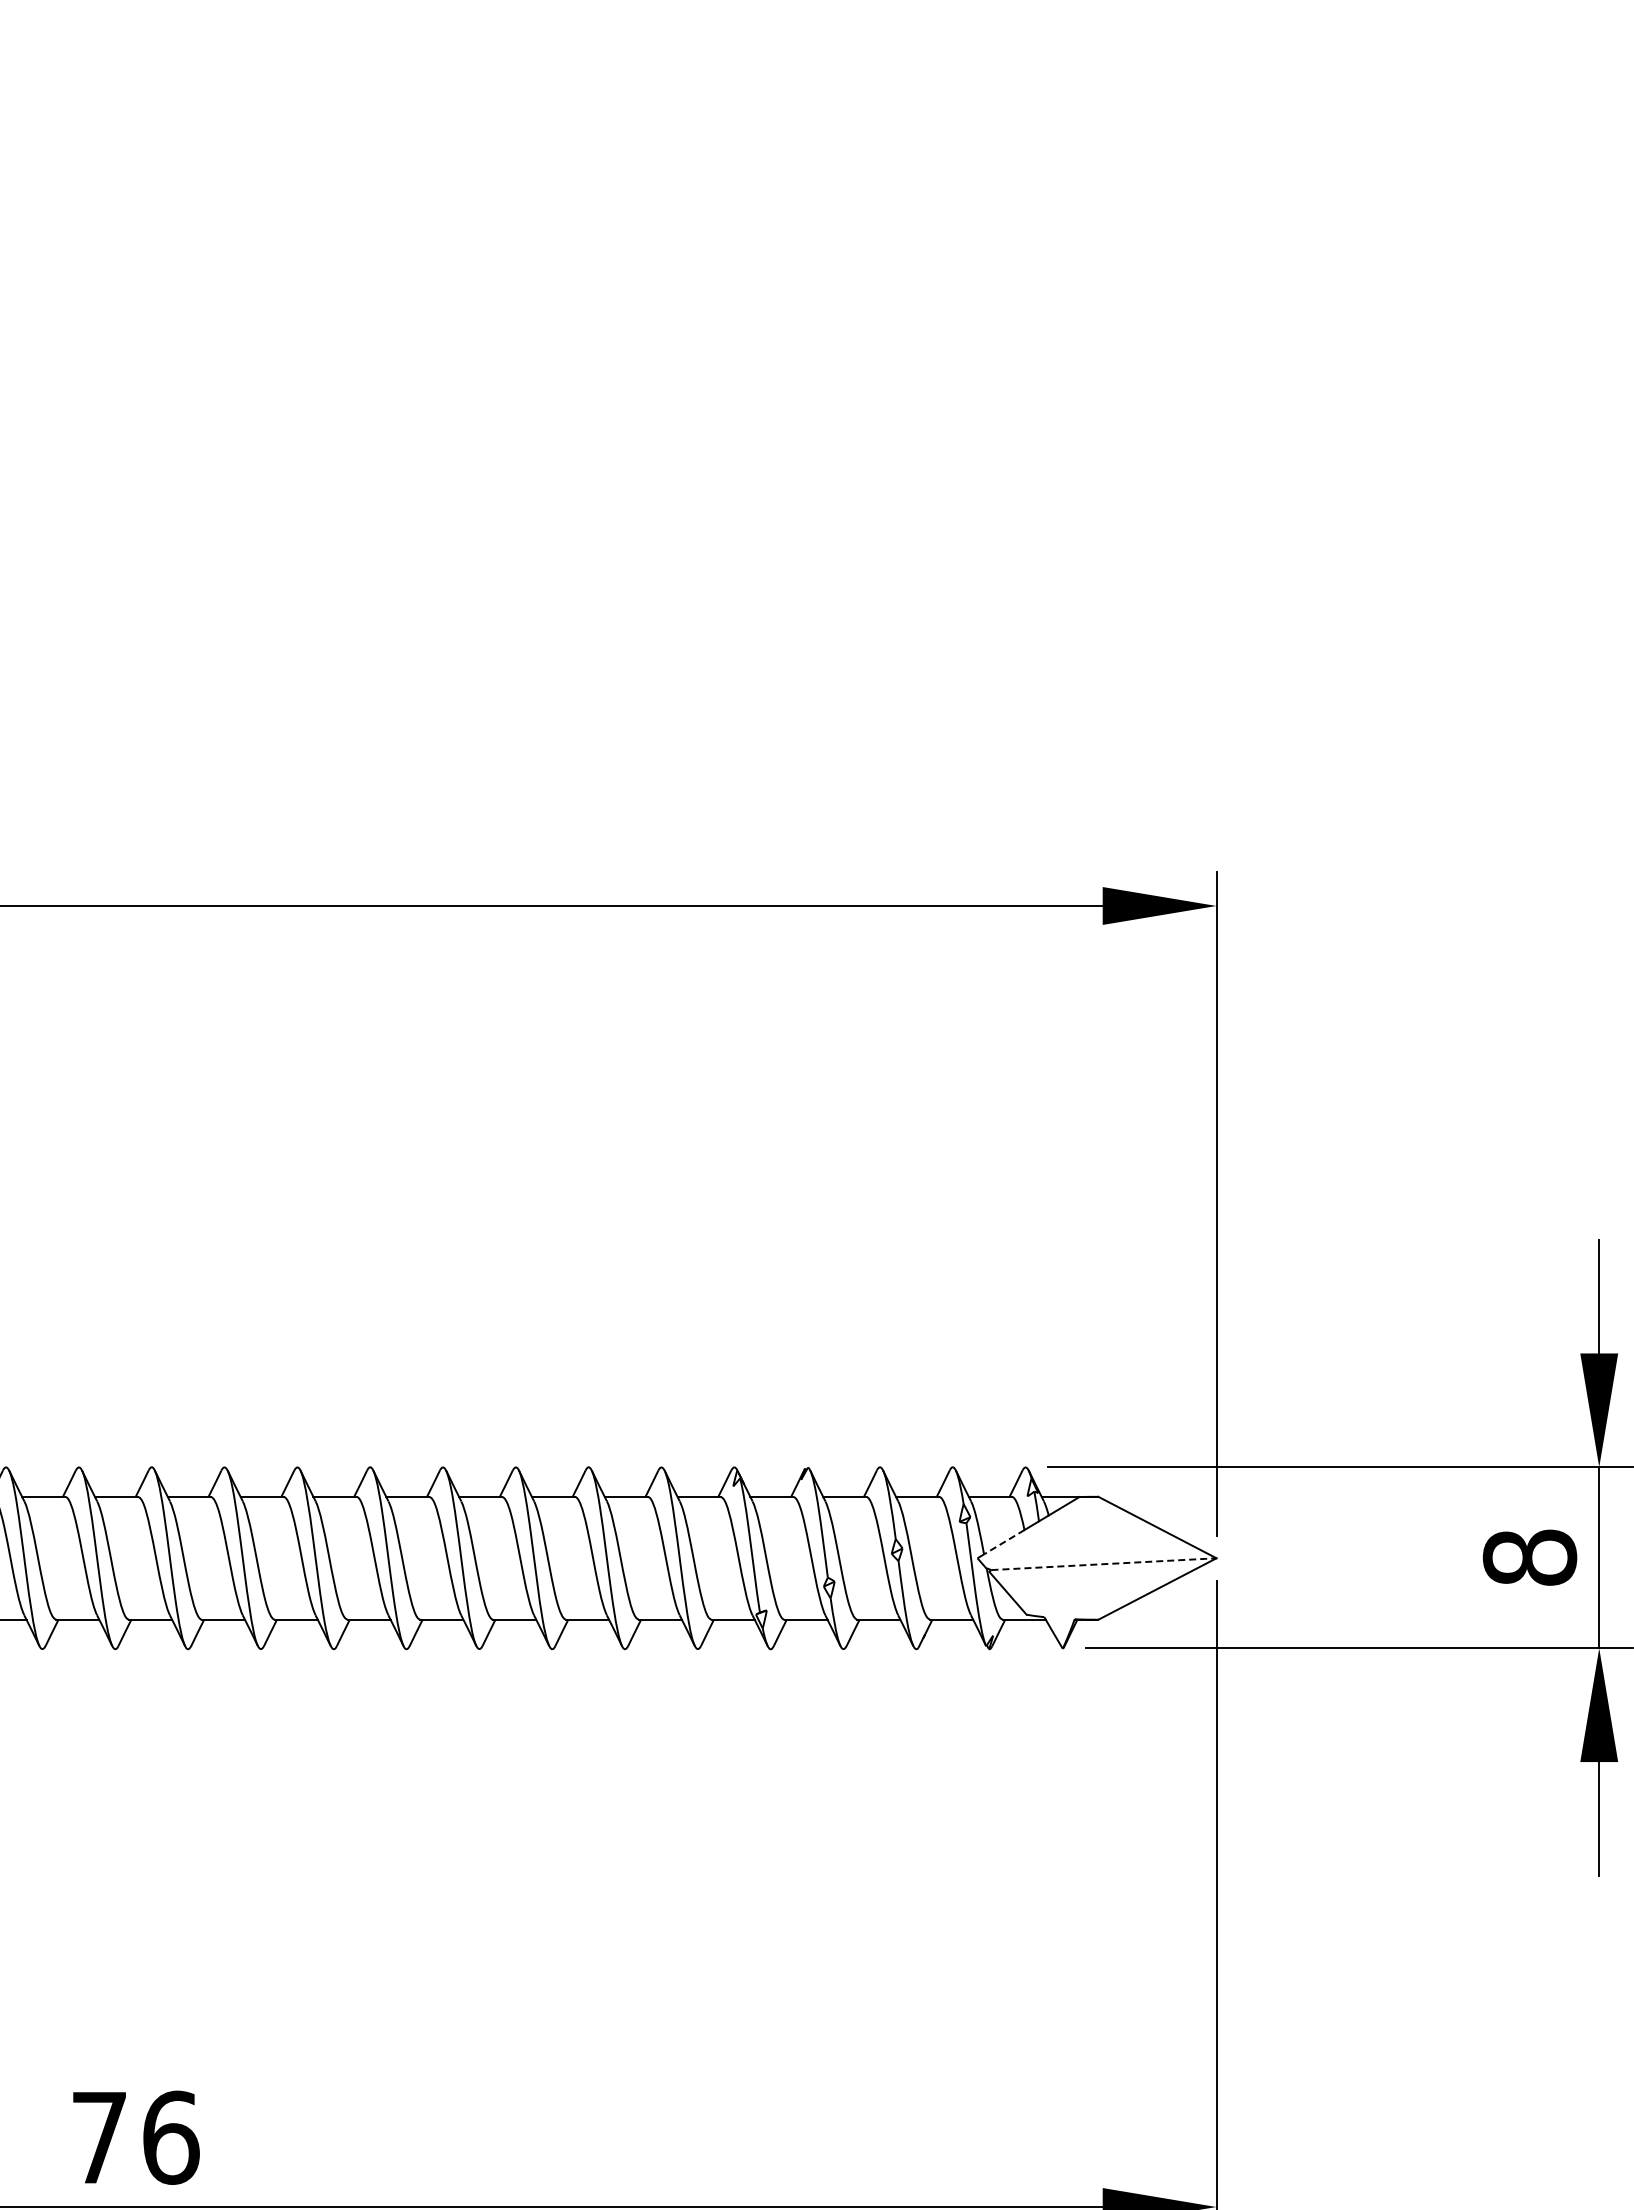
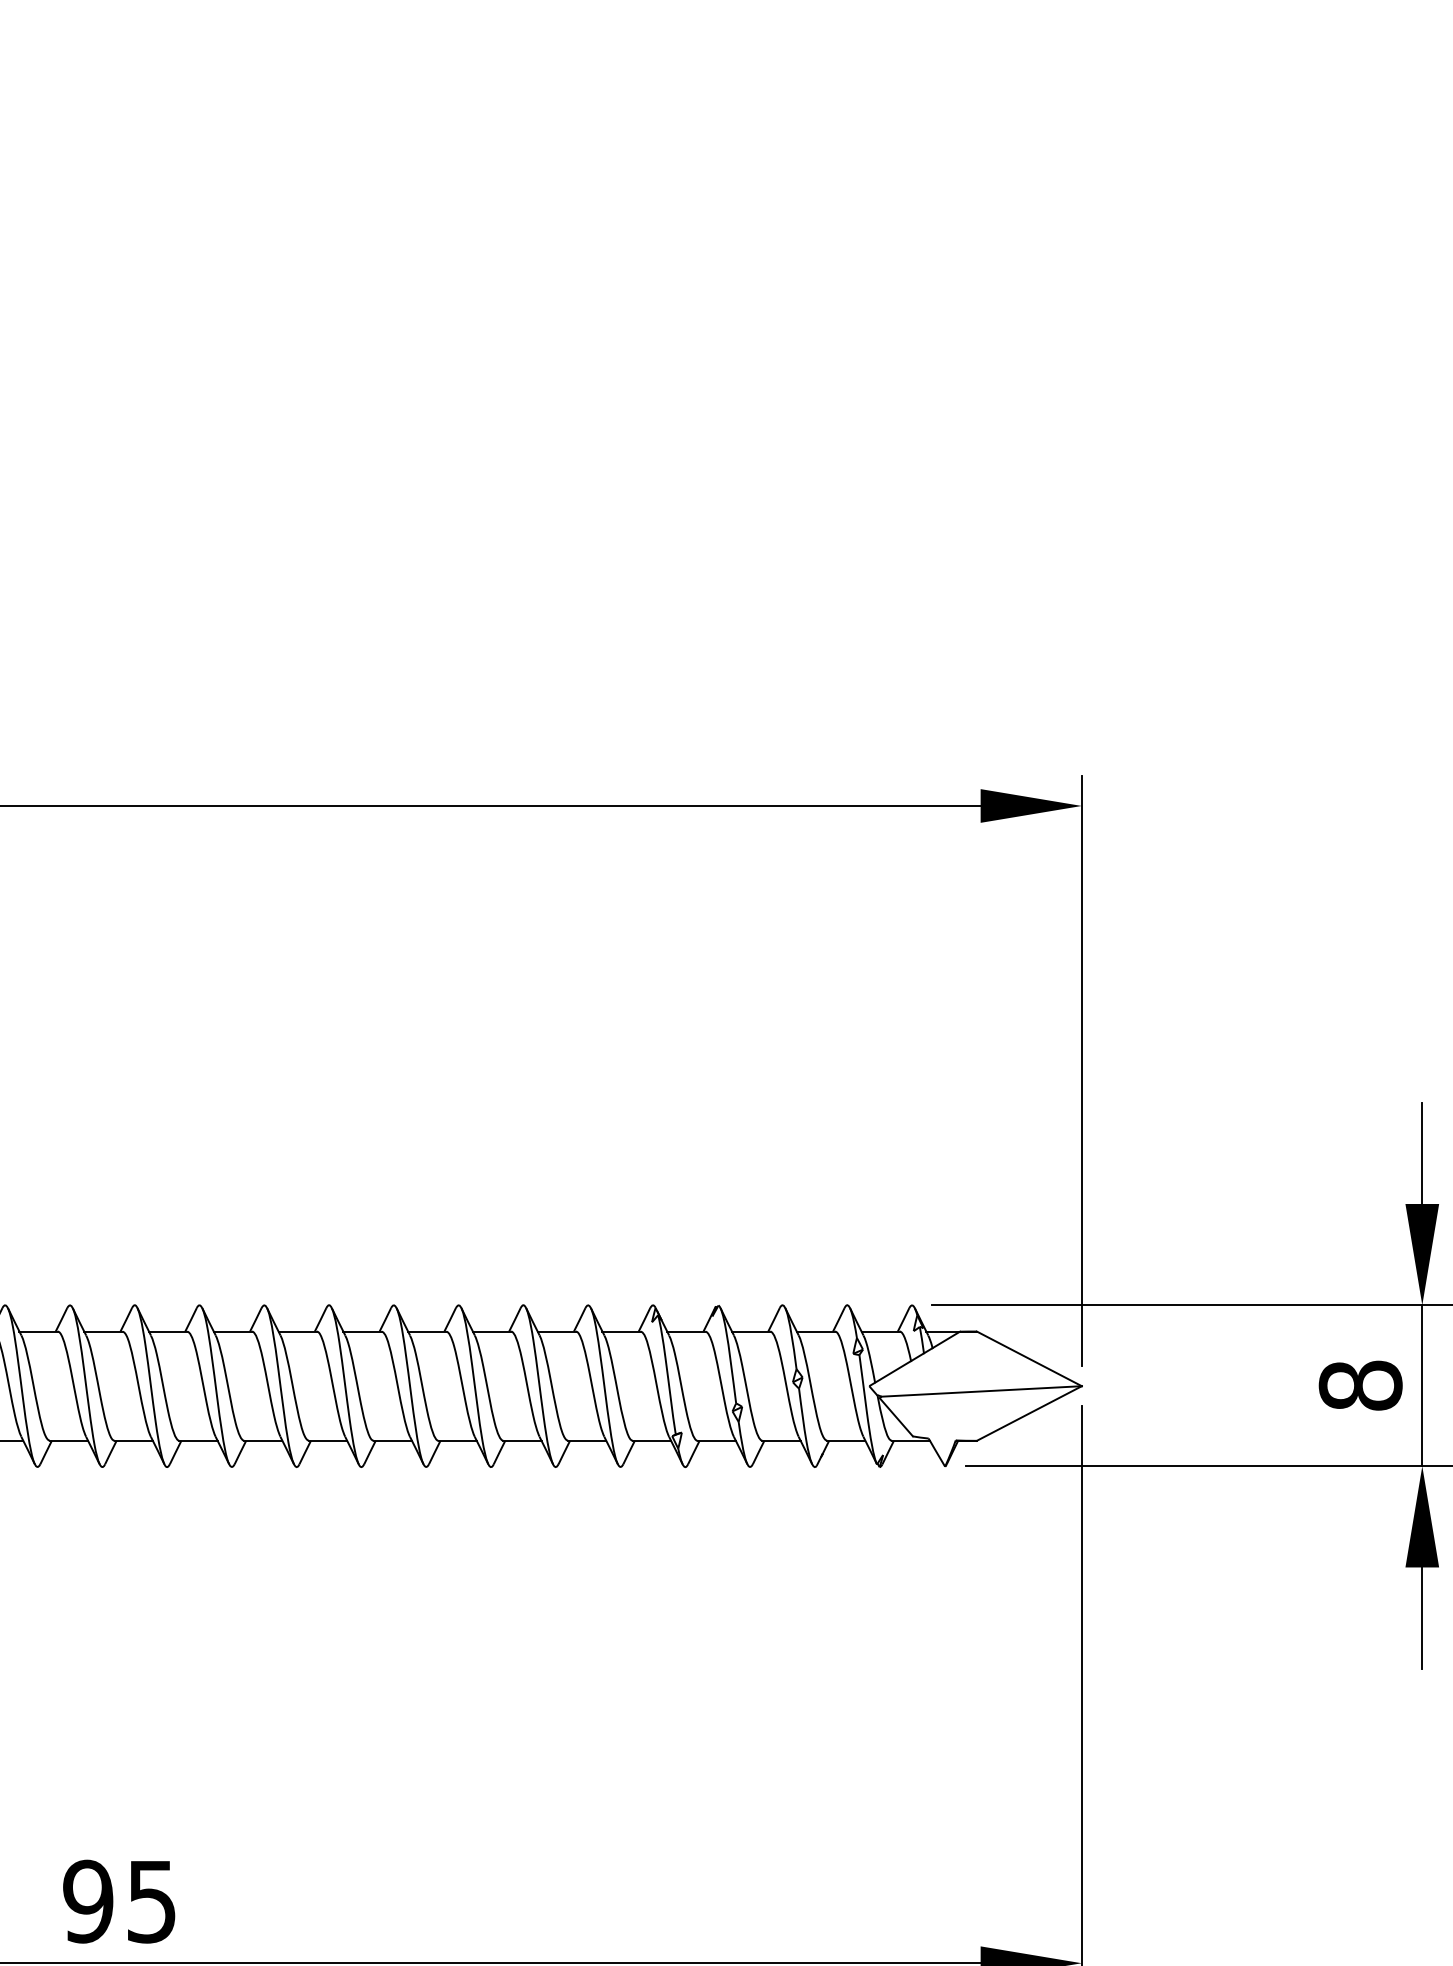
line: (1004, 1542) -> (893, 1372), dashed -> solid
line: (1103, 1564) -> (981, 1391), dashed -> solid
text: (135, 2137) -> (120, 1901), 76 -> 95

